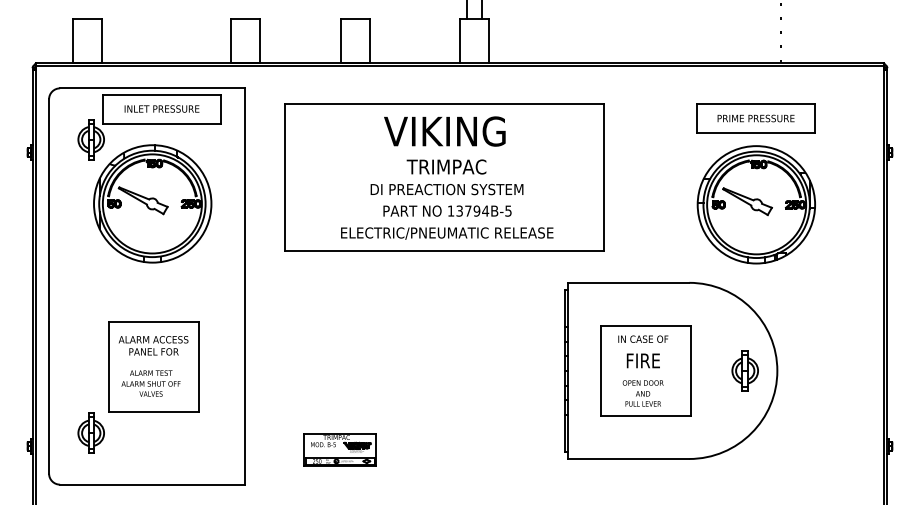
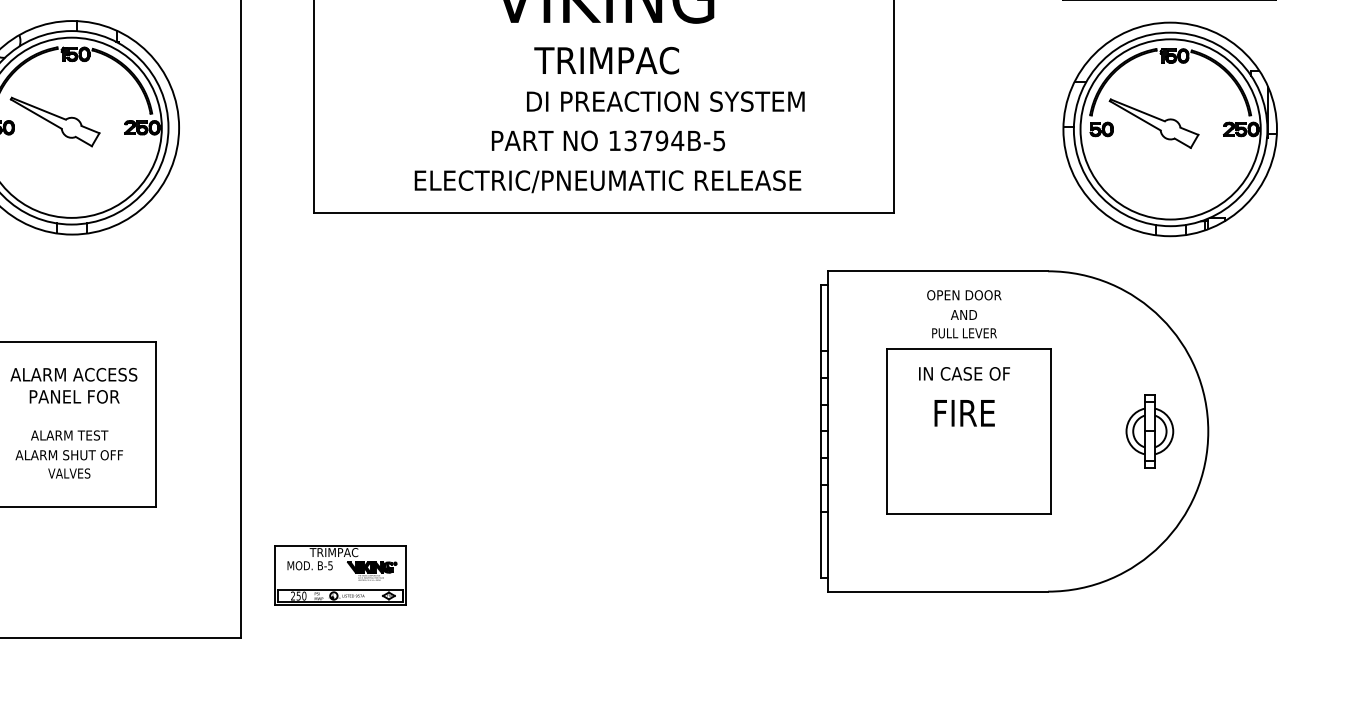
text: (446, 189) -> (664, 101), moved
text: (642, 393) -> (963, 314), moved
part: (339, 449) -> (339, 574), moved

